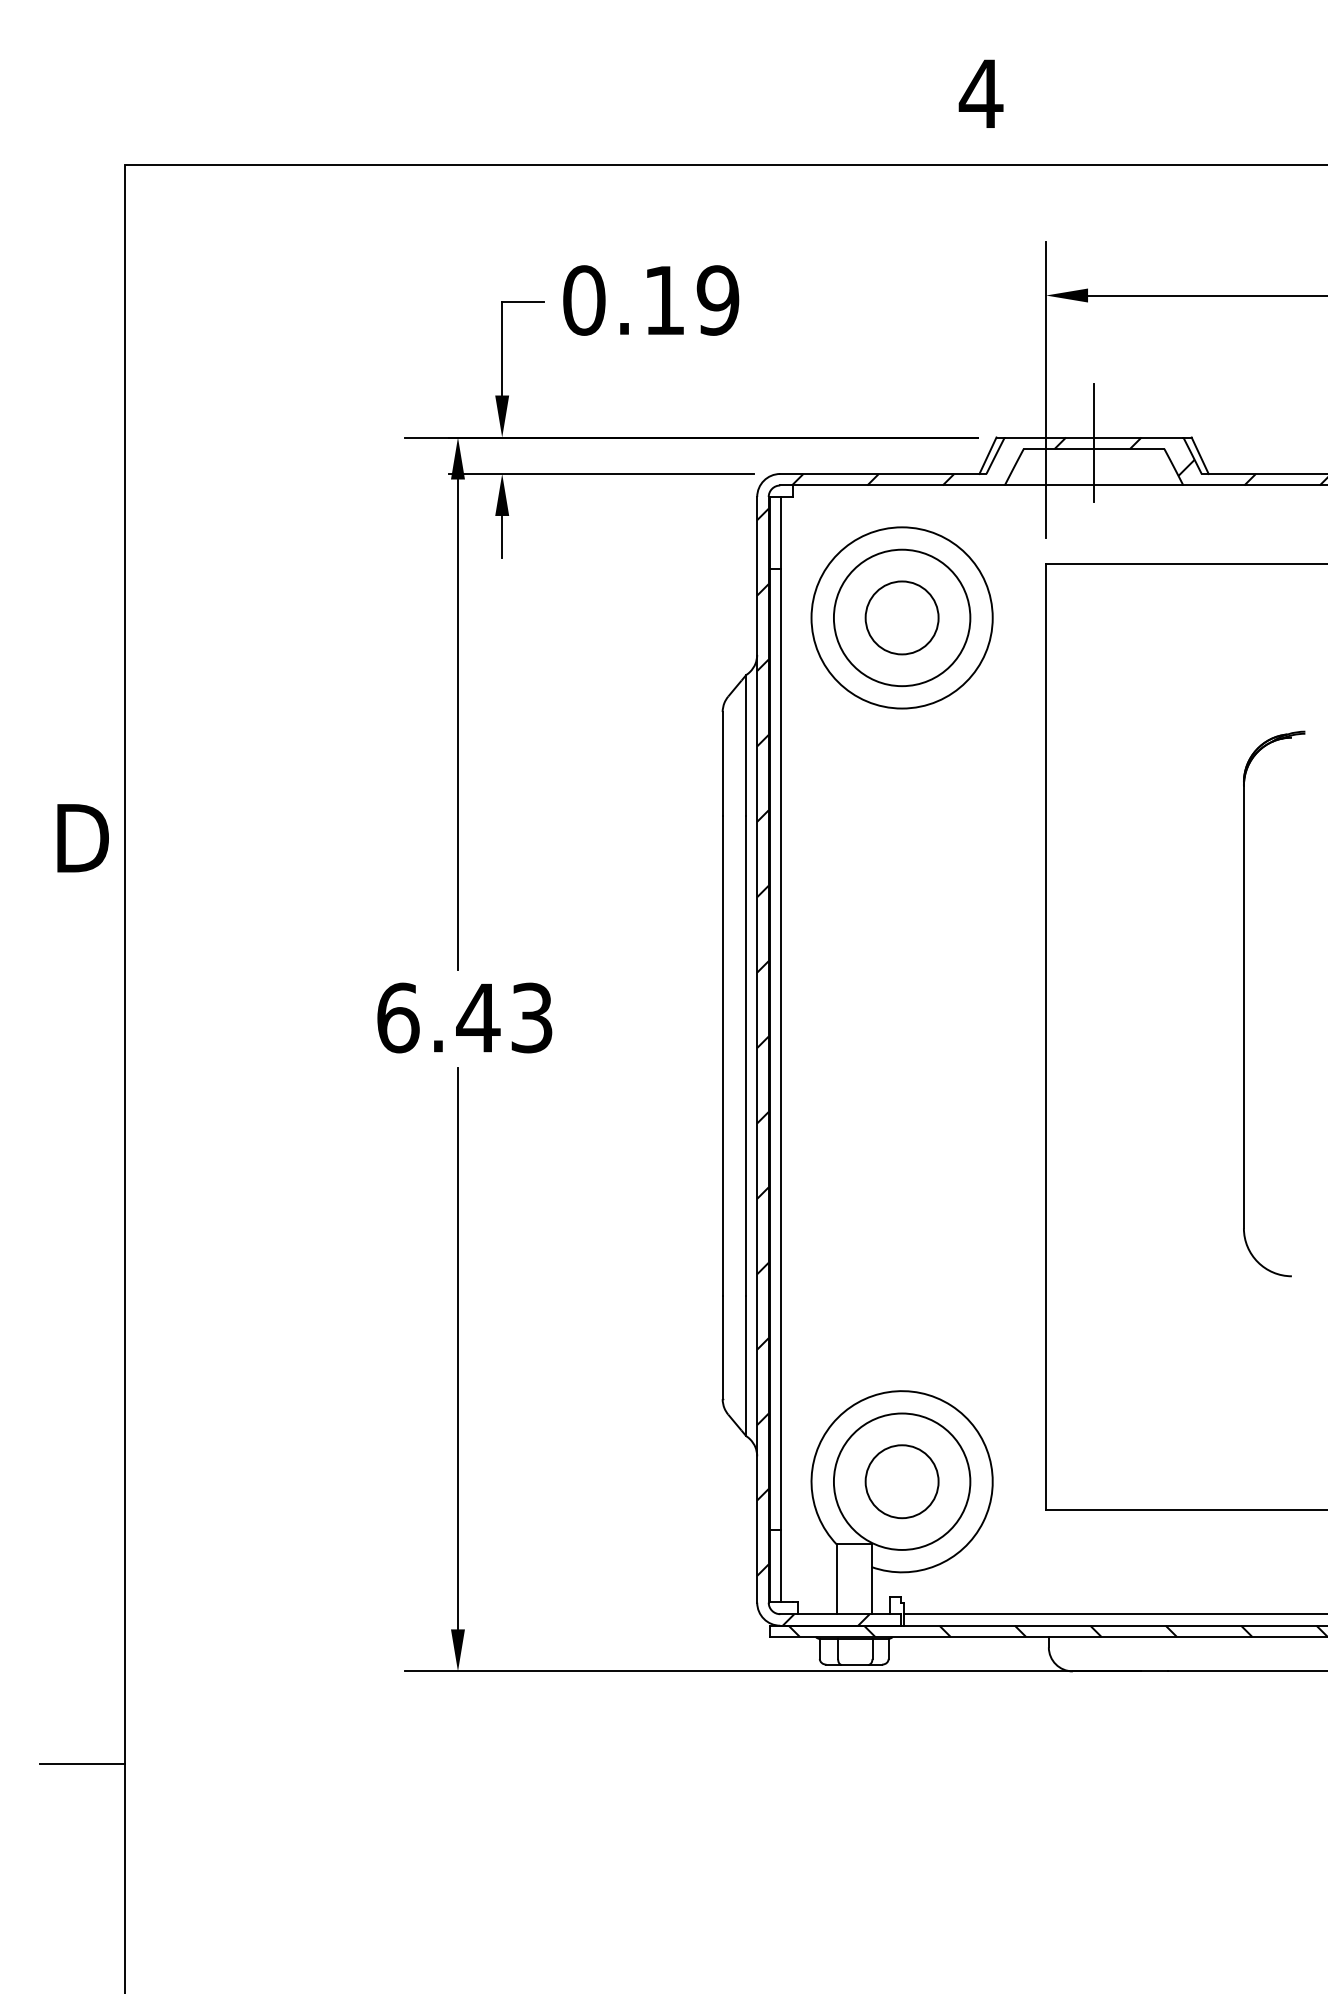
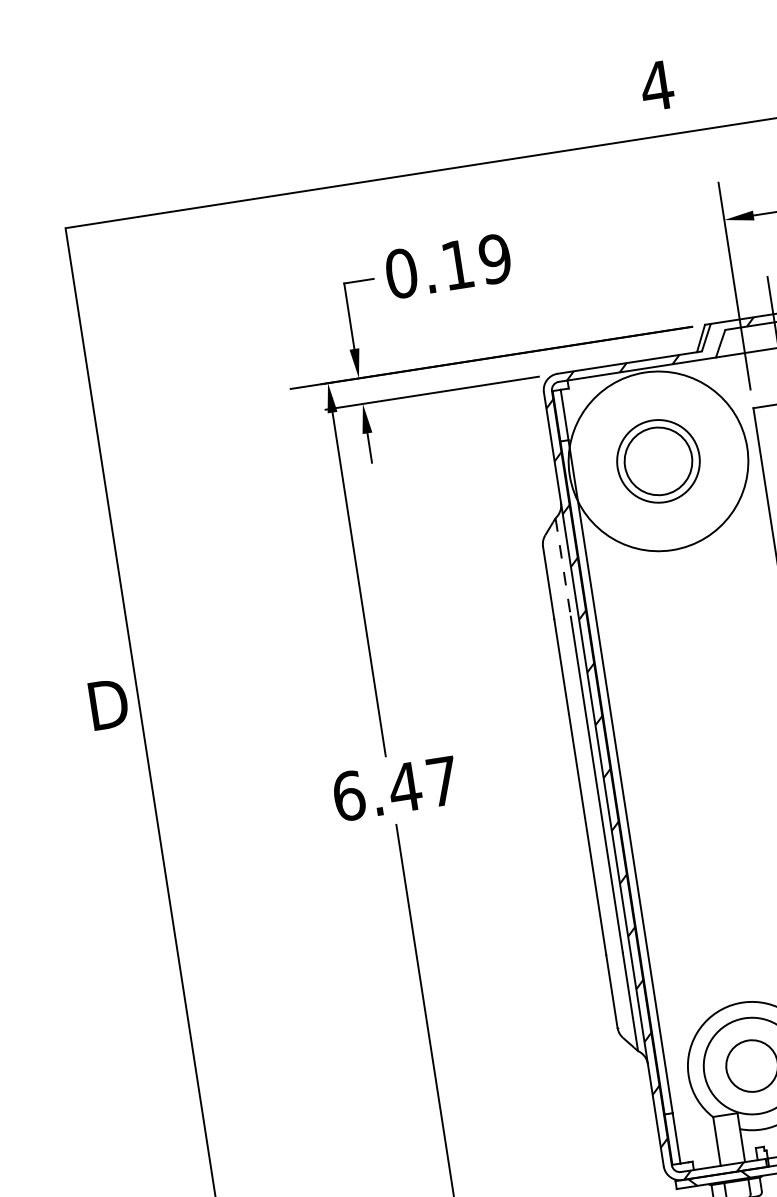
circle: (901, 617) -> (658, 461), size x0.7
circle: (901, 617) -> (658, 461), size x1.4
circle: (901, 617) -> (658, 461), size x1.6
line: (746, 745) -> (563, 567), solid -> dashed
text: (531, 1017) -> (442, 781), 6.43 -> 6.47

